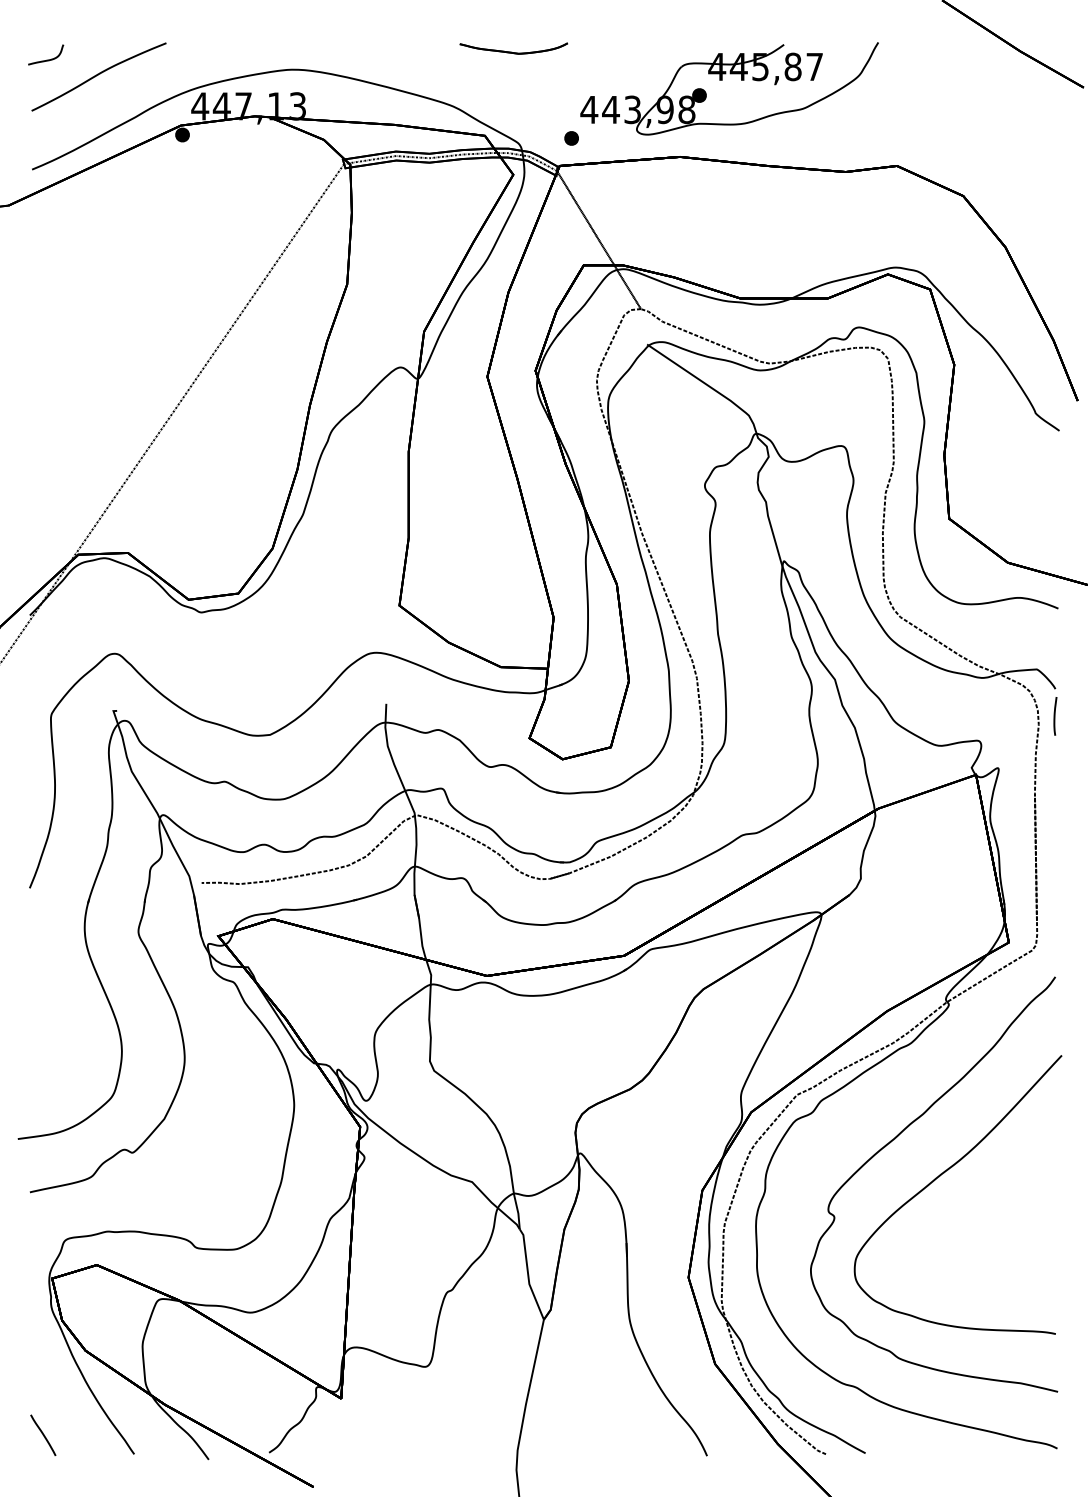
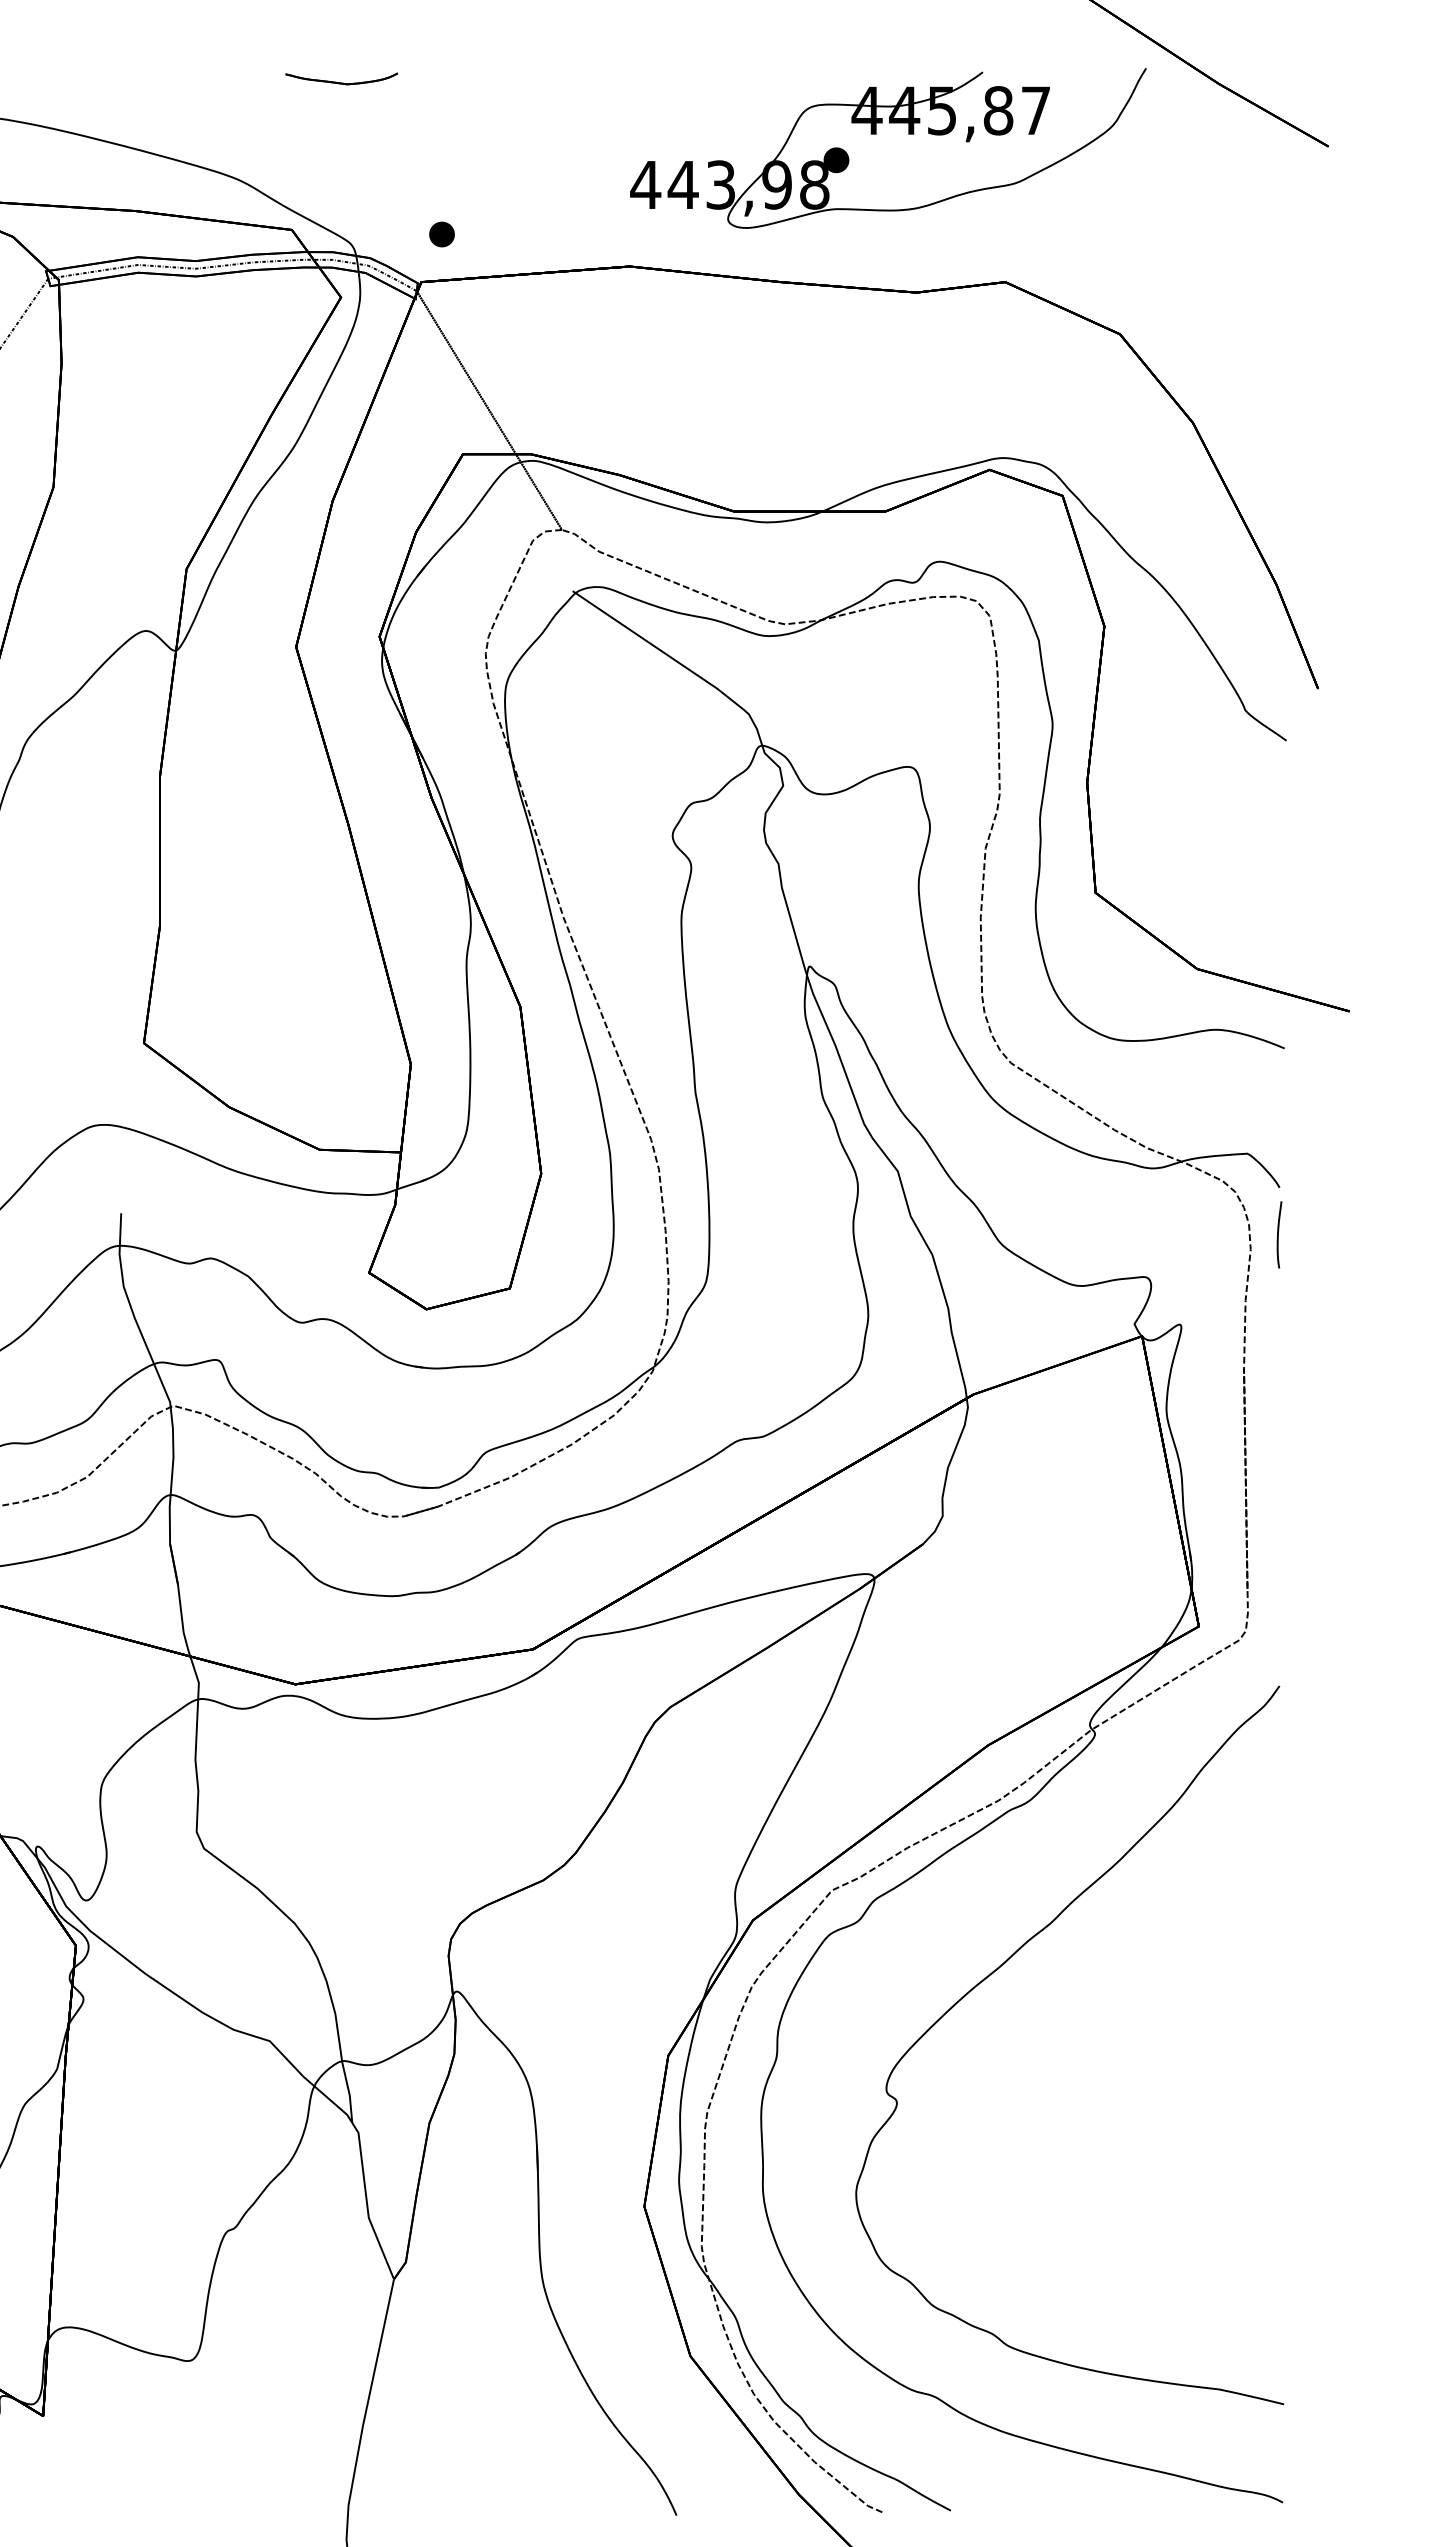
part: (513, 48) -> (341, 78), size x0.6
part: (722, 80) -> (876, 134), moved
curve: (944, 1173) -> (1087, 2026), removed

